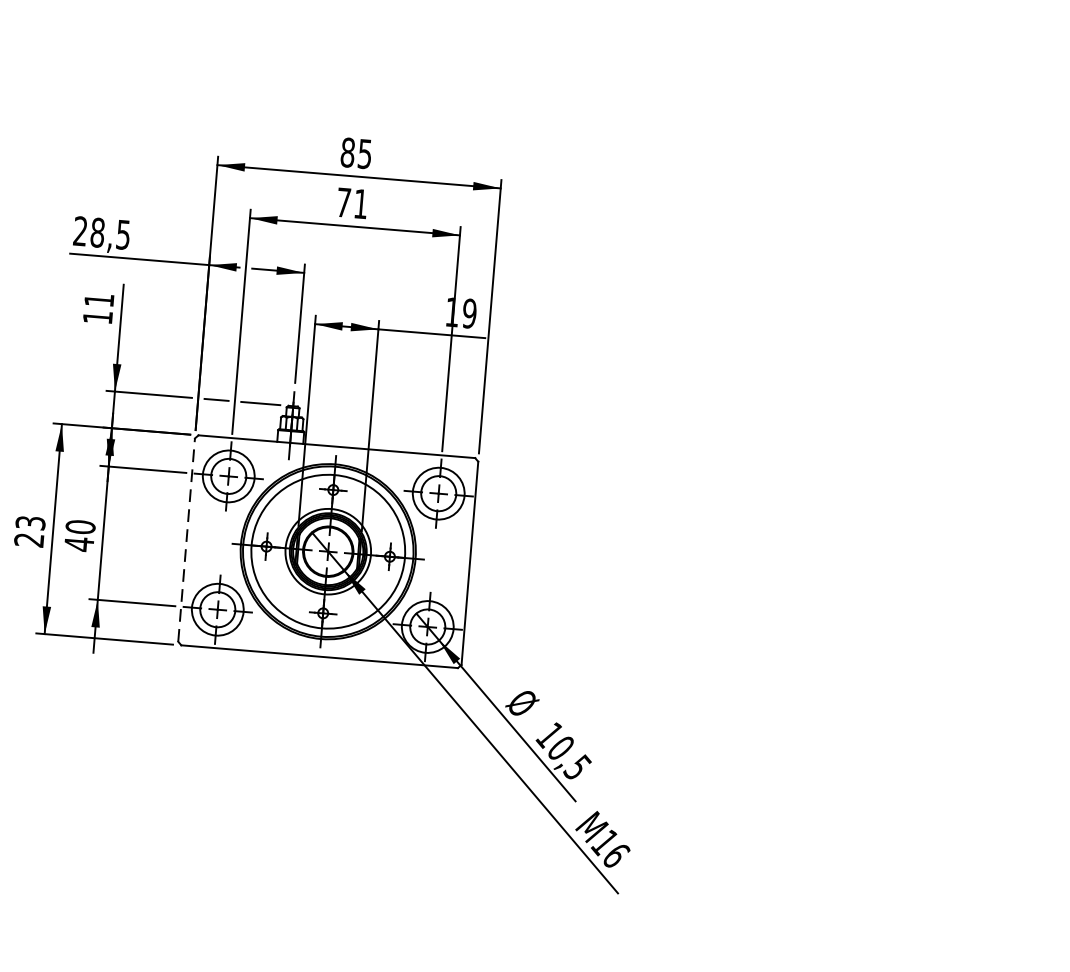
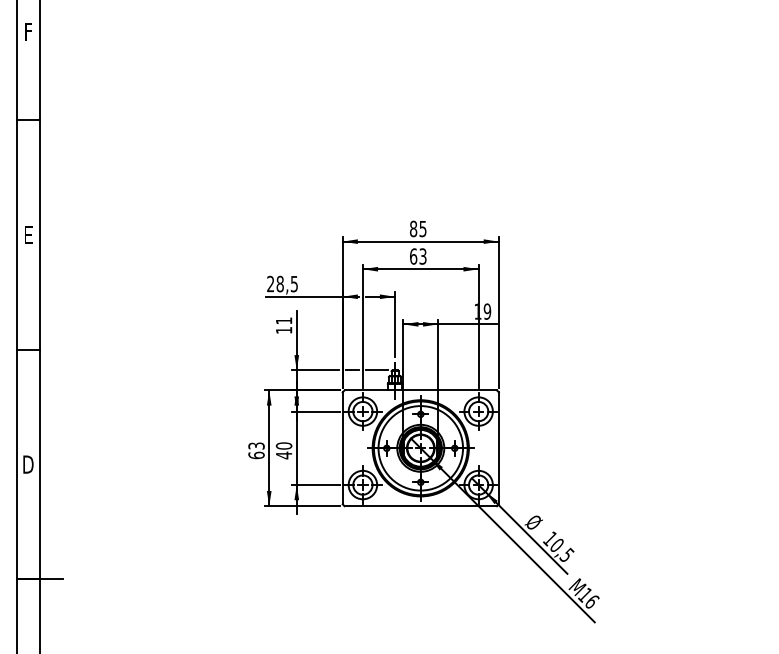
text: (352, 203) -> (418, 256), 71 -> 63
line: (186, 538) -> (342, 447), dashed -> solid
text: (29, 540) -> (256, 455), 23 -> 63

